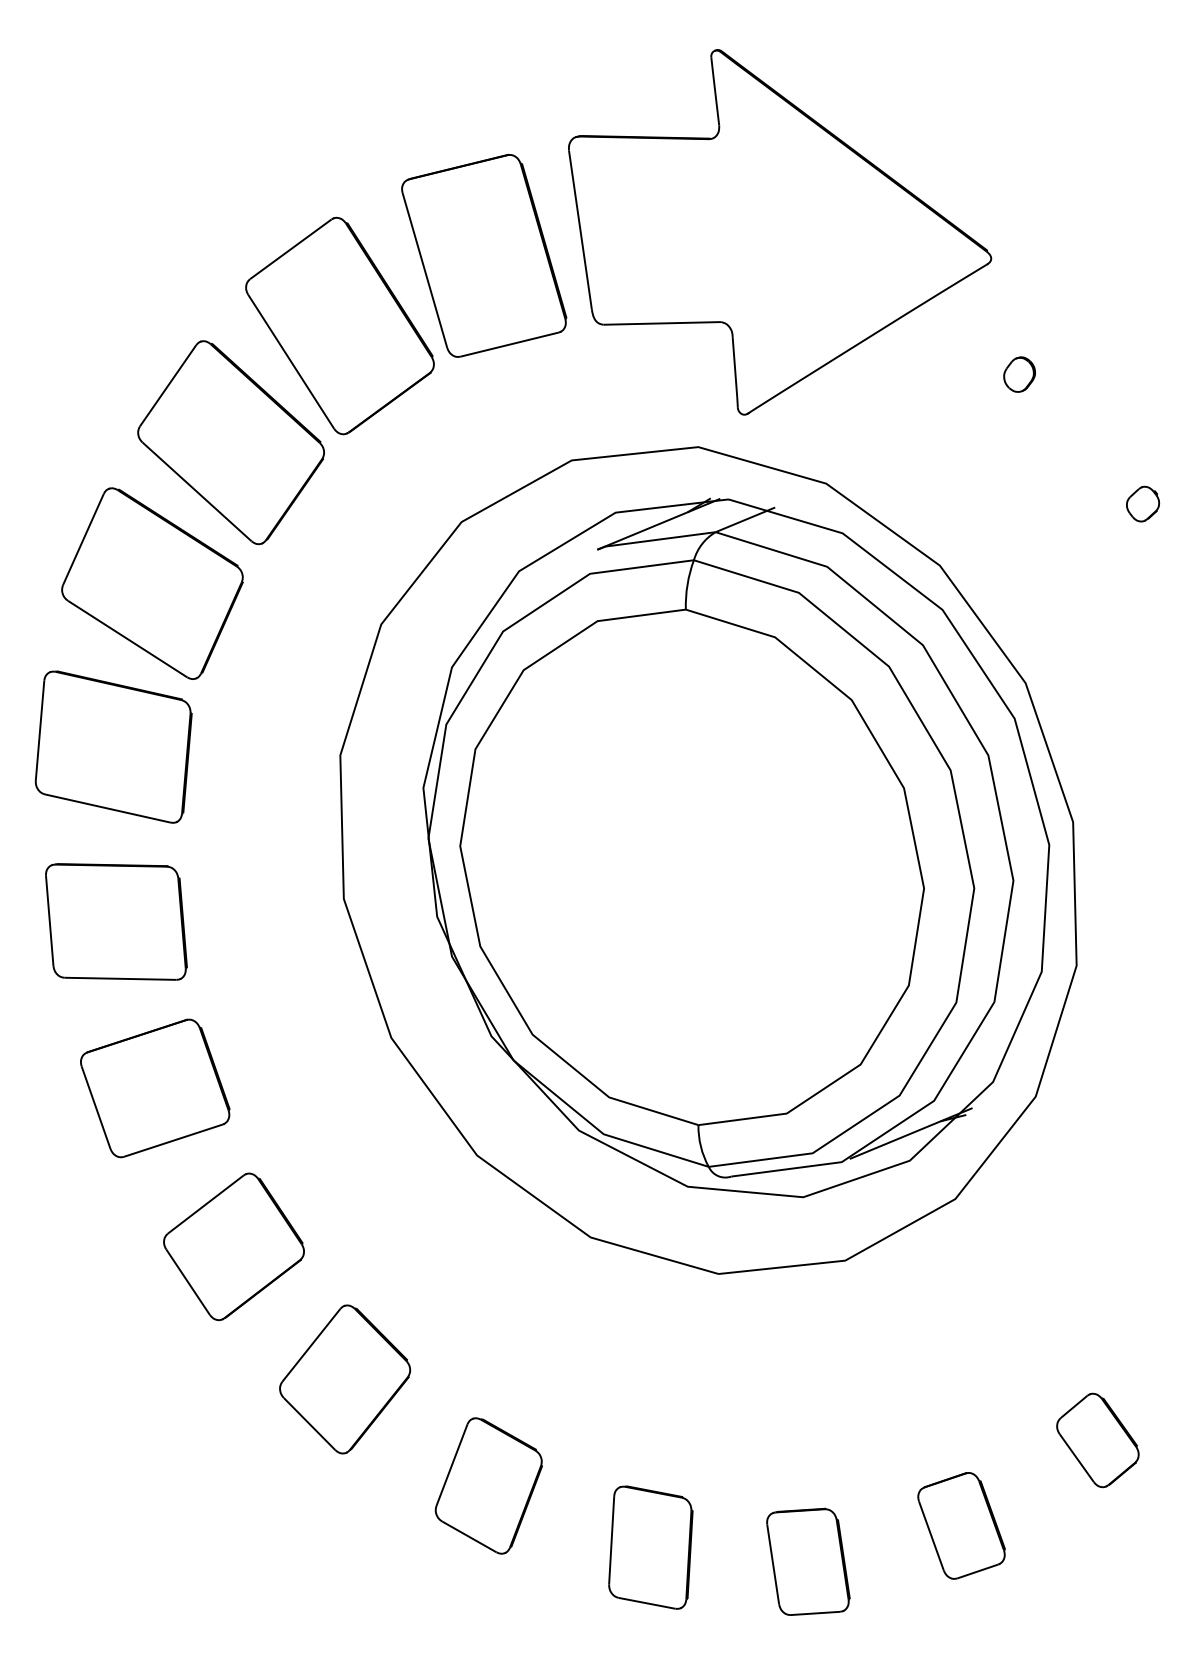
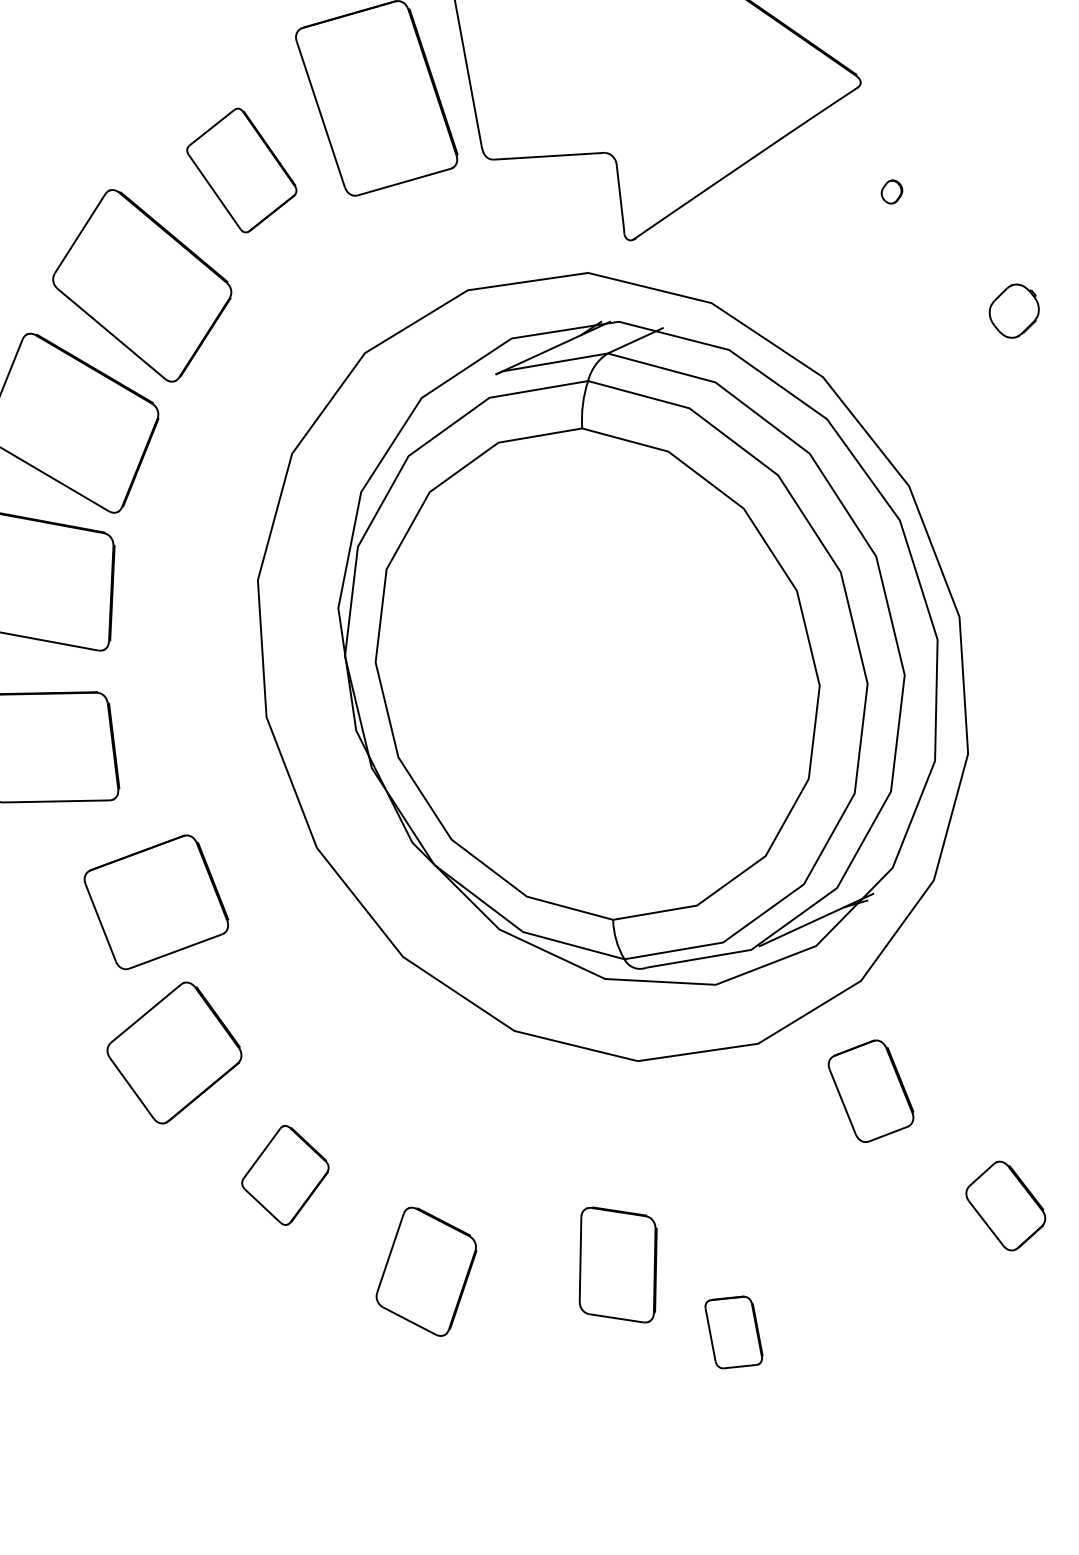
part: (339, 325) -> (241, 170), size x0.6
part: (1019, 374) -> (891, 191), size x0.7
part: (1143, 503) -> (1014, 310), size x1.6
part: (155, 1088) -> (156, 902), moved
part: (345, 1379) -> (285, 1175), size x0.7
part: (961, 1525) -> (871, 1090), moved
part: (650, 1547) -> (617, 1264), moved
part: (808, 1561) -> (734, 1332), size x0.7

